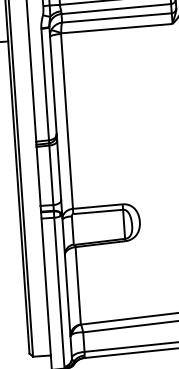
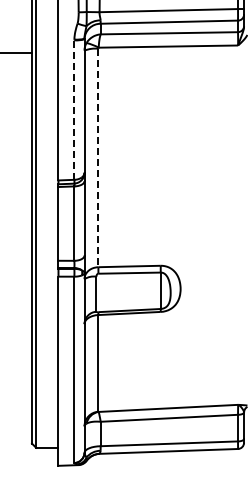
line: (45, 84) -> (74, 110), solid -> dashed
line: (67, 121) -> (98, 158), solid -> dashed

